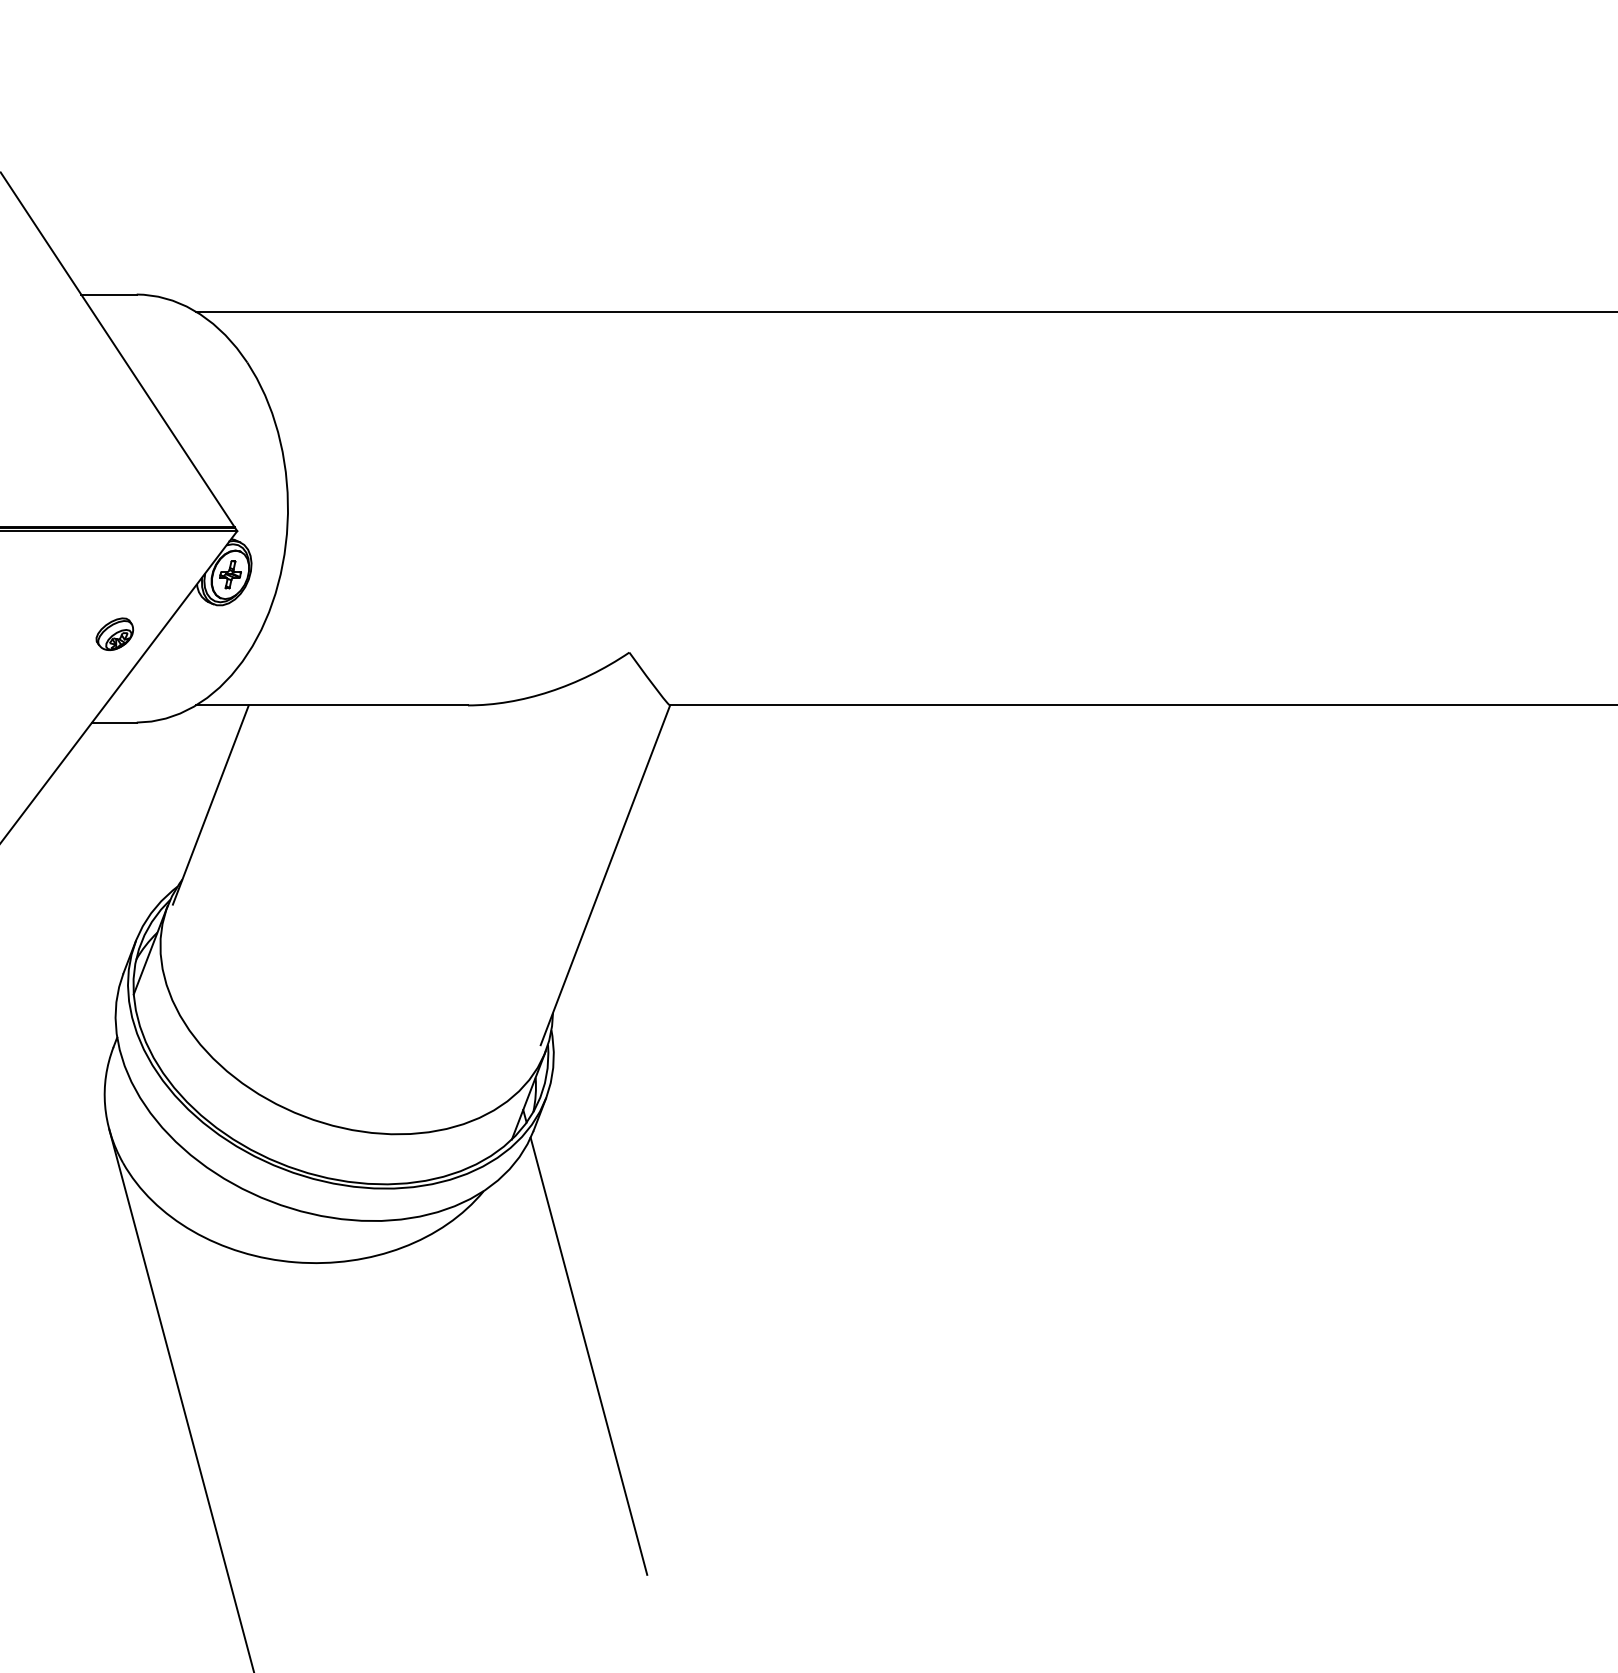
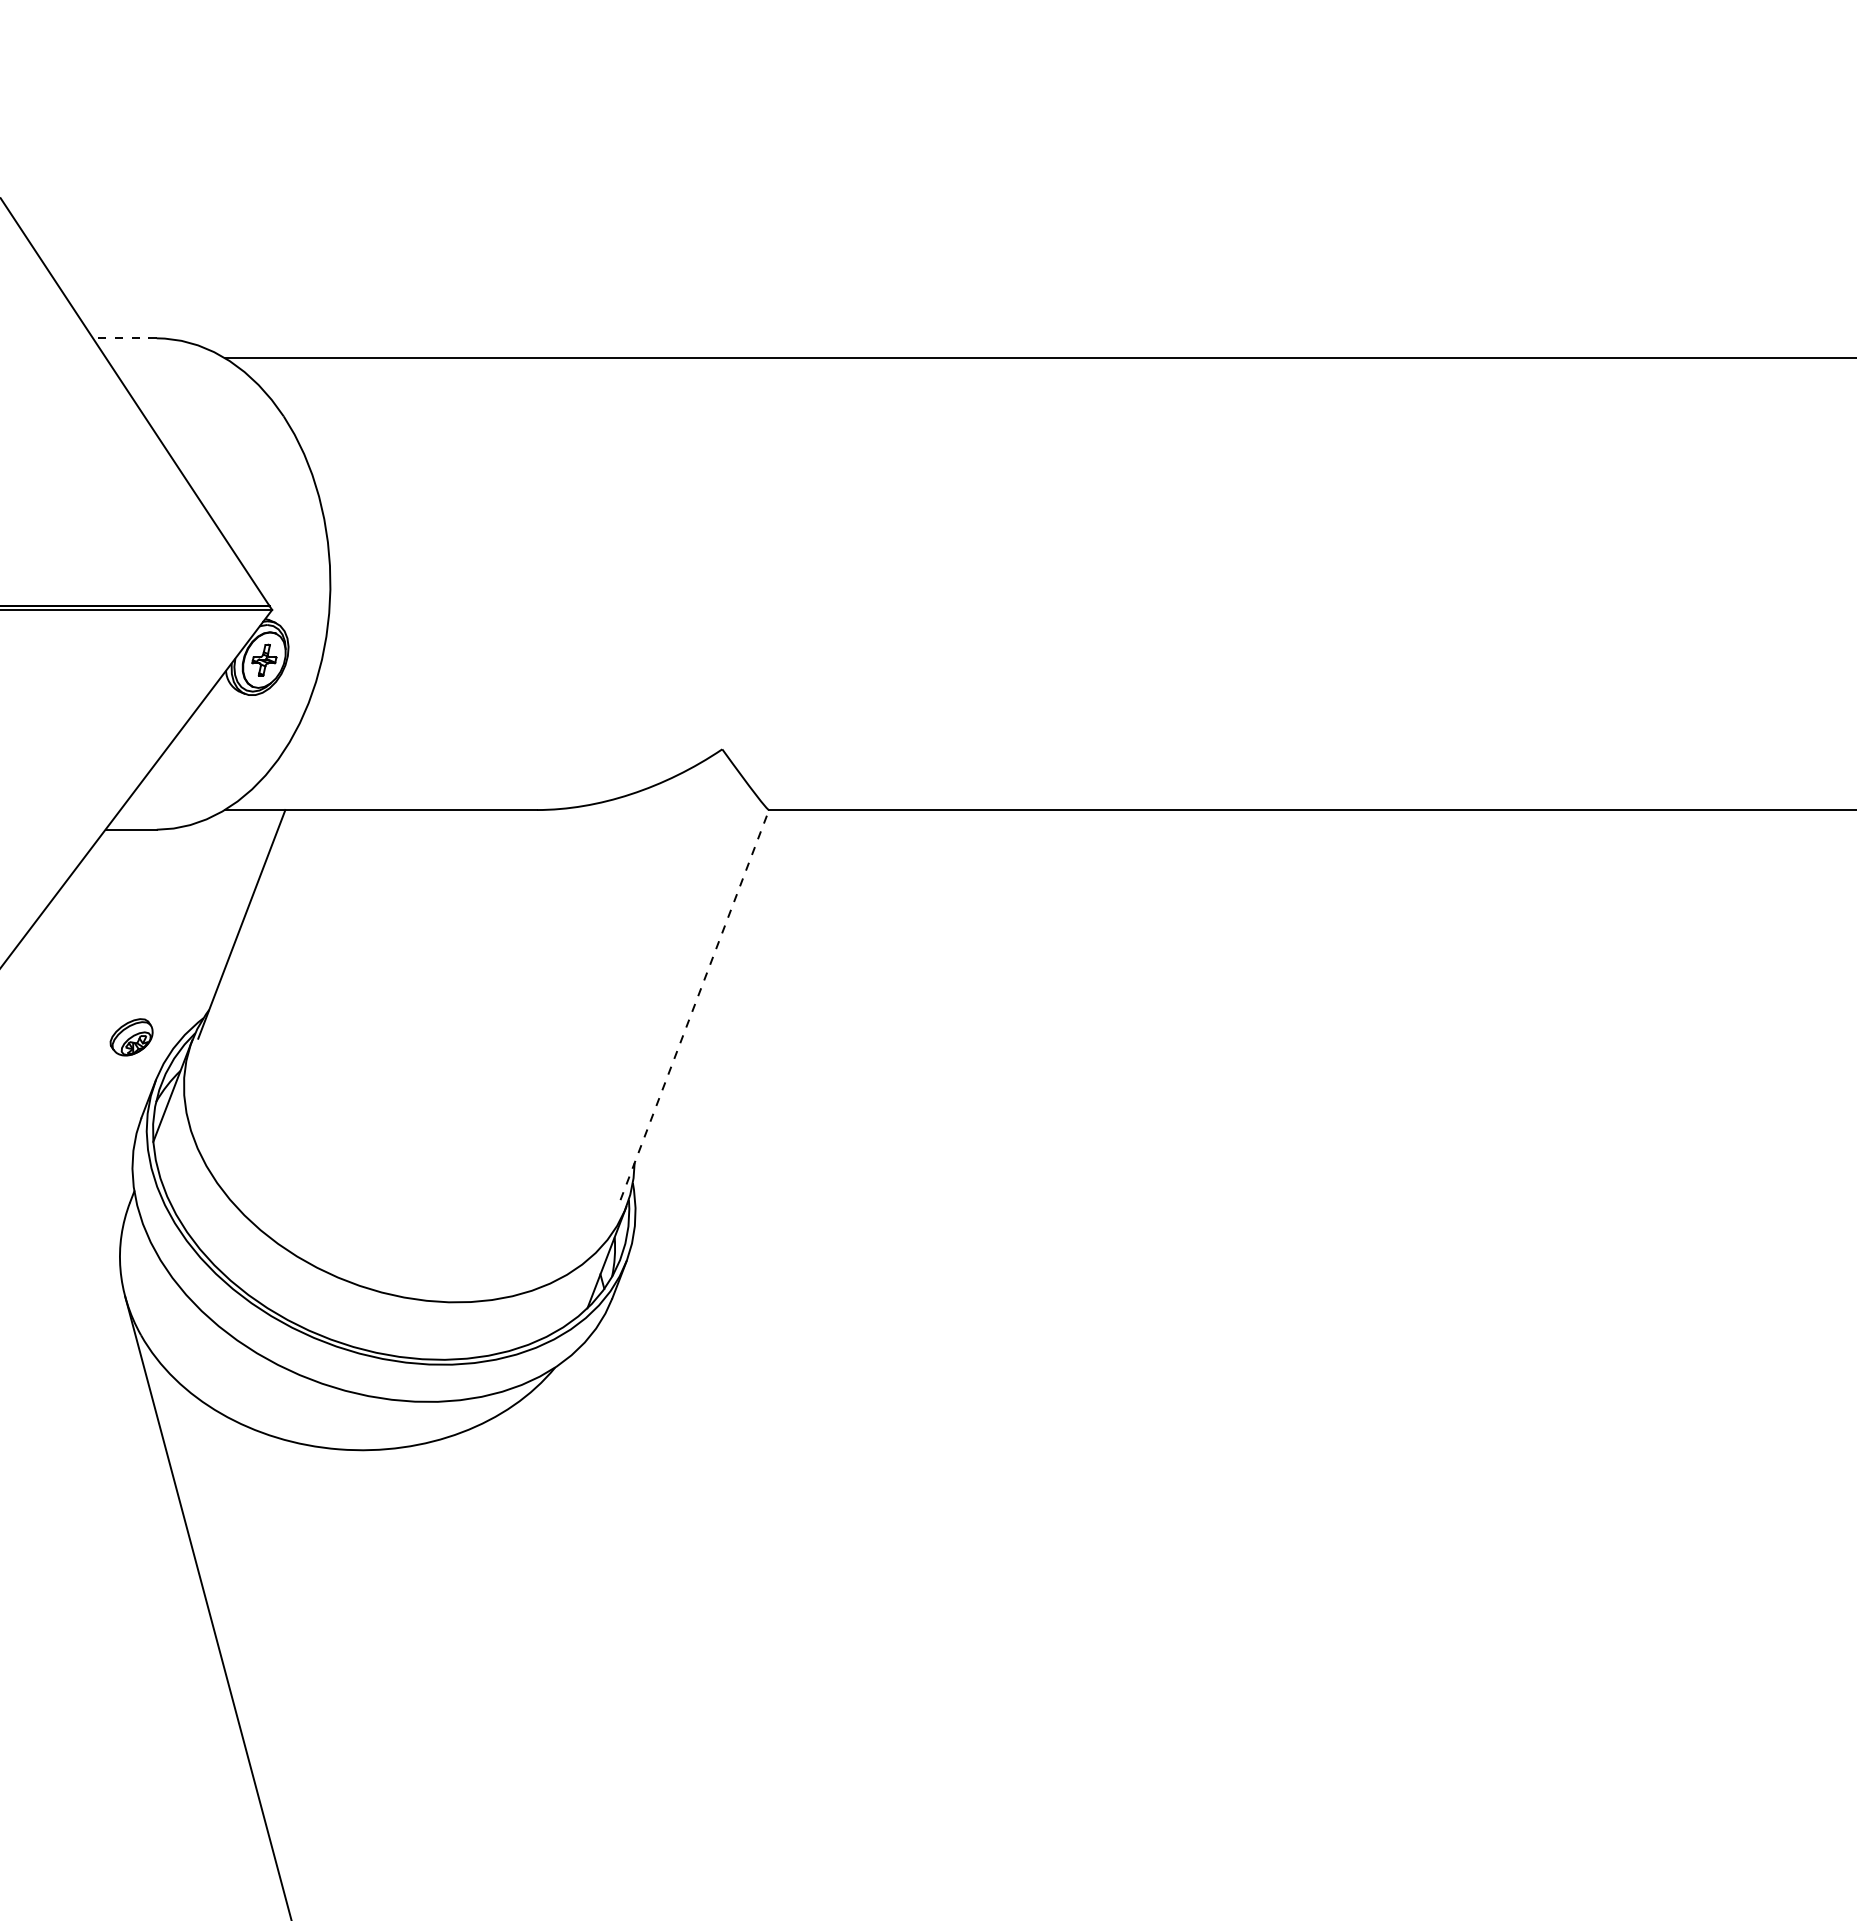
line: (108, 294) -> (124, 338), solid -> dashed
part: (114, 634) -> (131, 1037), moved
line: (605, 875) -> (694, 1005), solid -> dashed
line: (588, 1356) -> (675, 1557), removed

